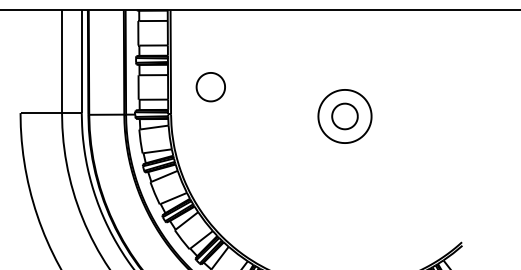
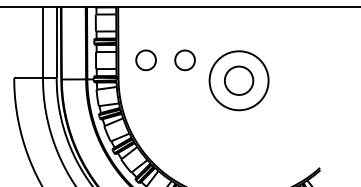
part: (266, 87) -> (184, 60), added
part: (344, 116) -> (238, 80), size x1.6

